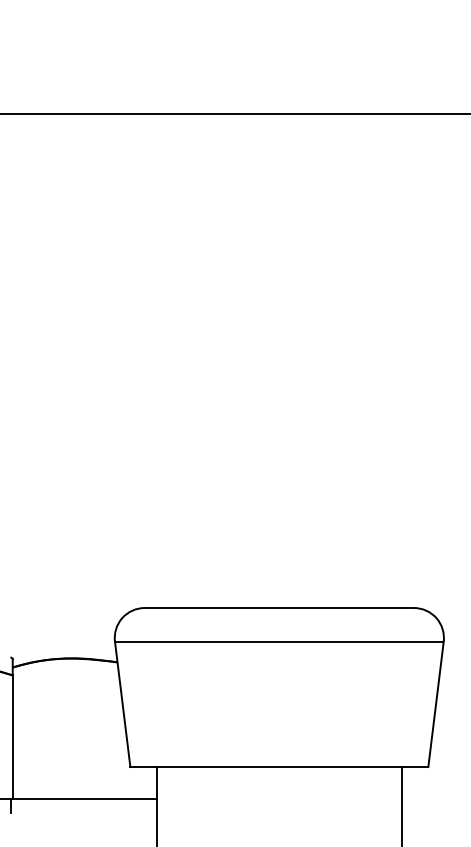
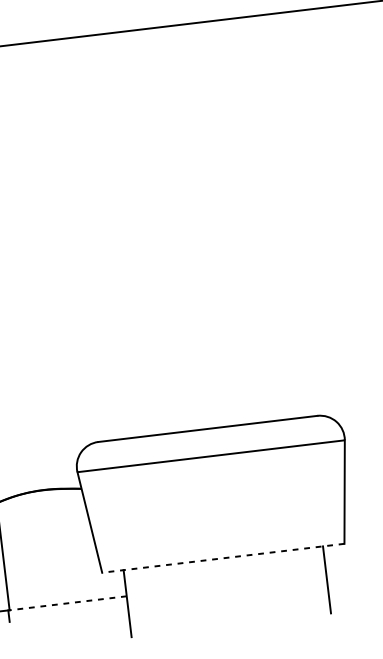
line: (279, 767) -> (223, 558), solid -> dashed
line: (84, 799) -> (68, 603), solid -> dashed

